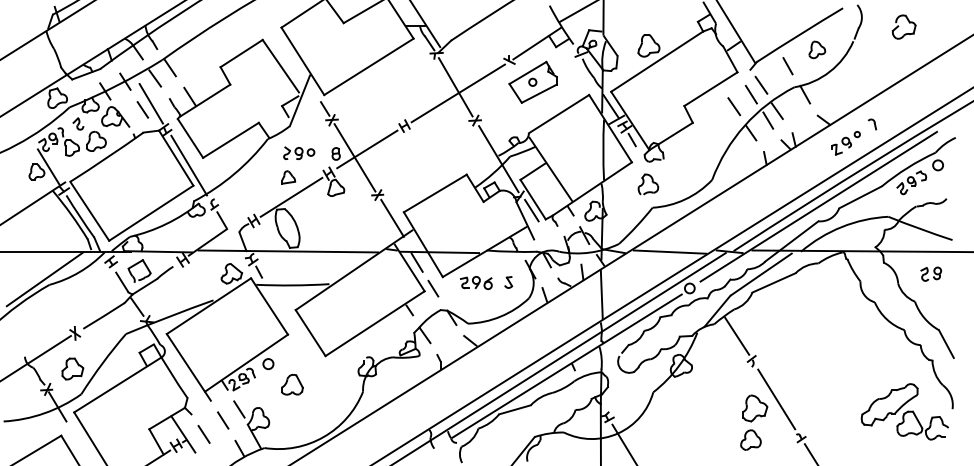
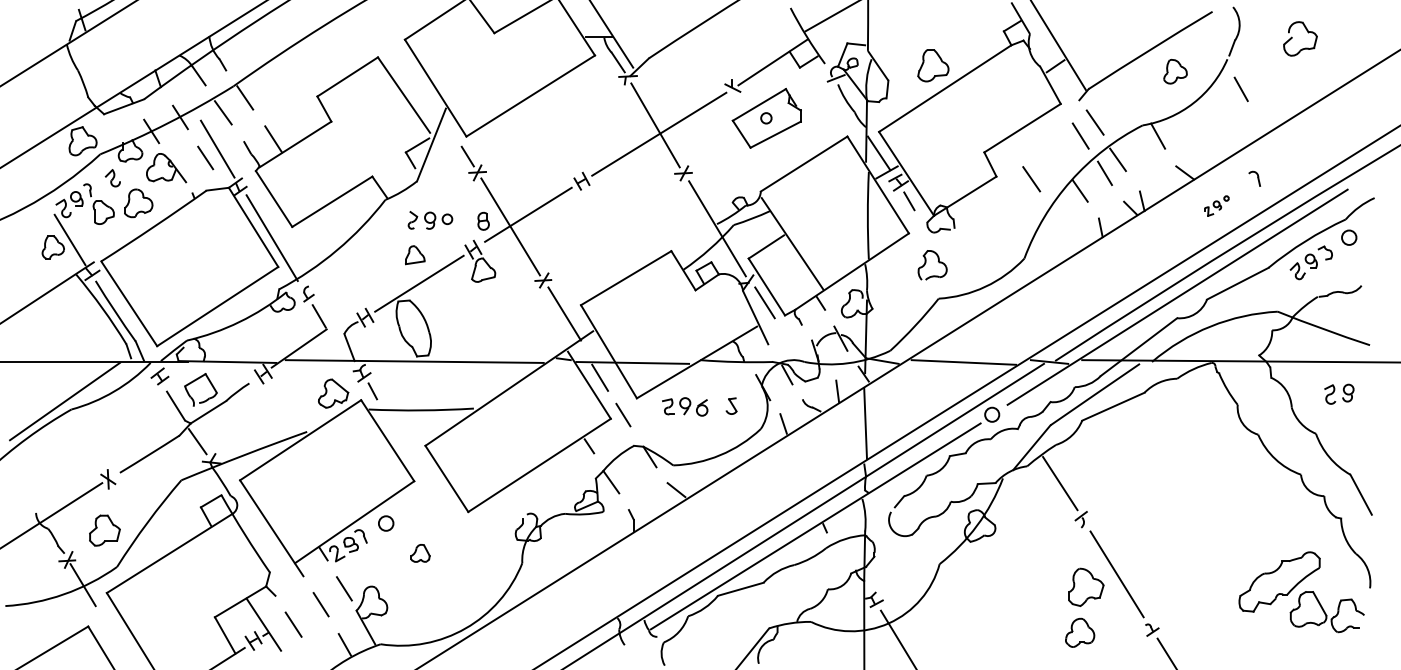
line: (787, 66) -> (1240, 89), moved
line: (734, 106) -> (1031, 178), moved
part: (845, 143) -> (1216, 206), size x0.6
part: (292, 384) -> (420, 552), size x0.6

